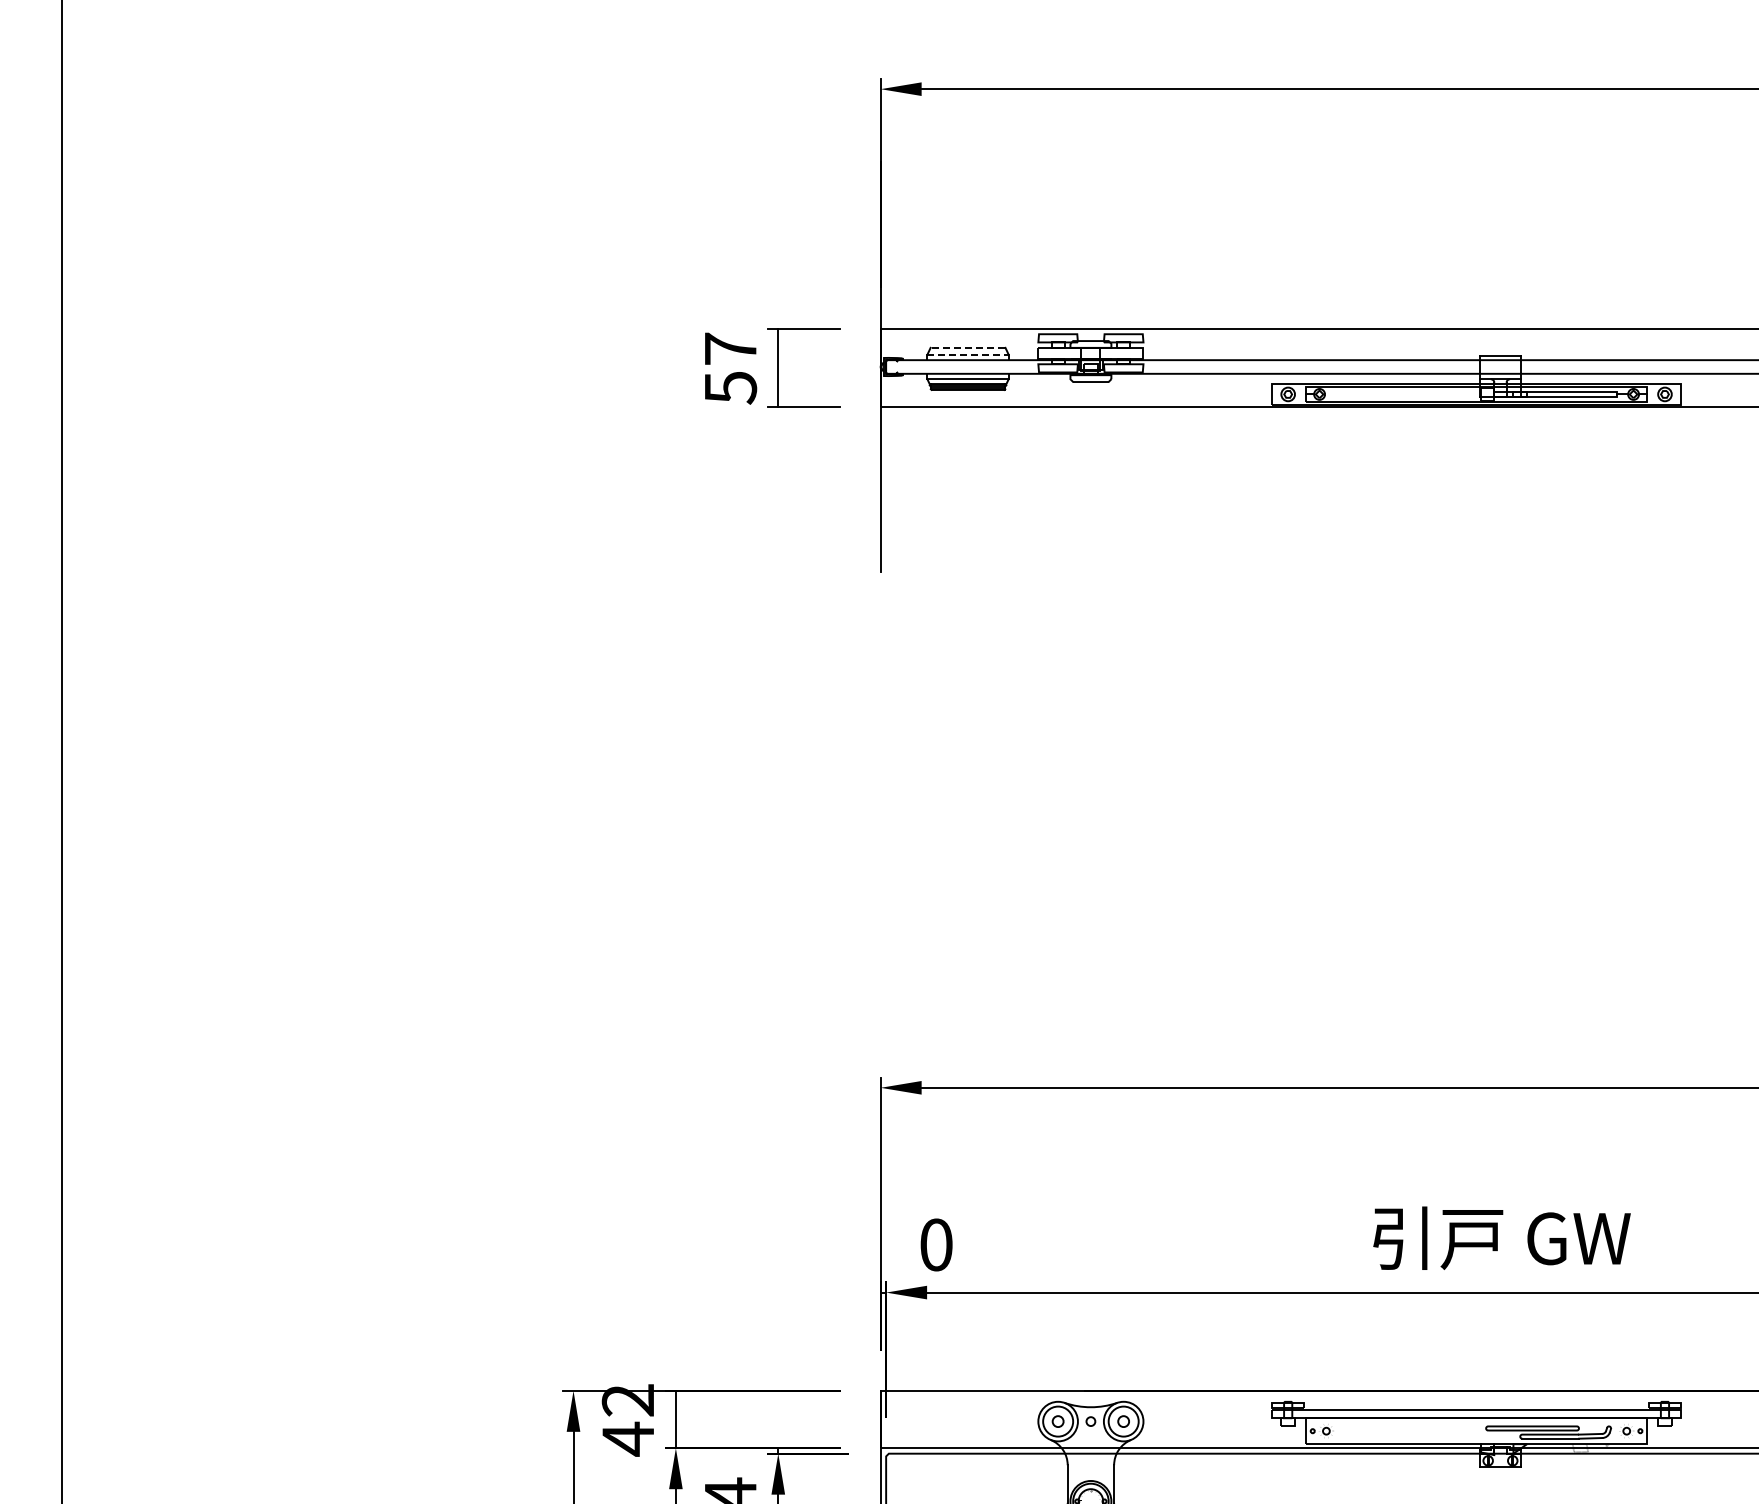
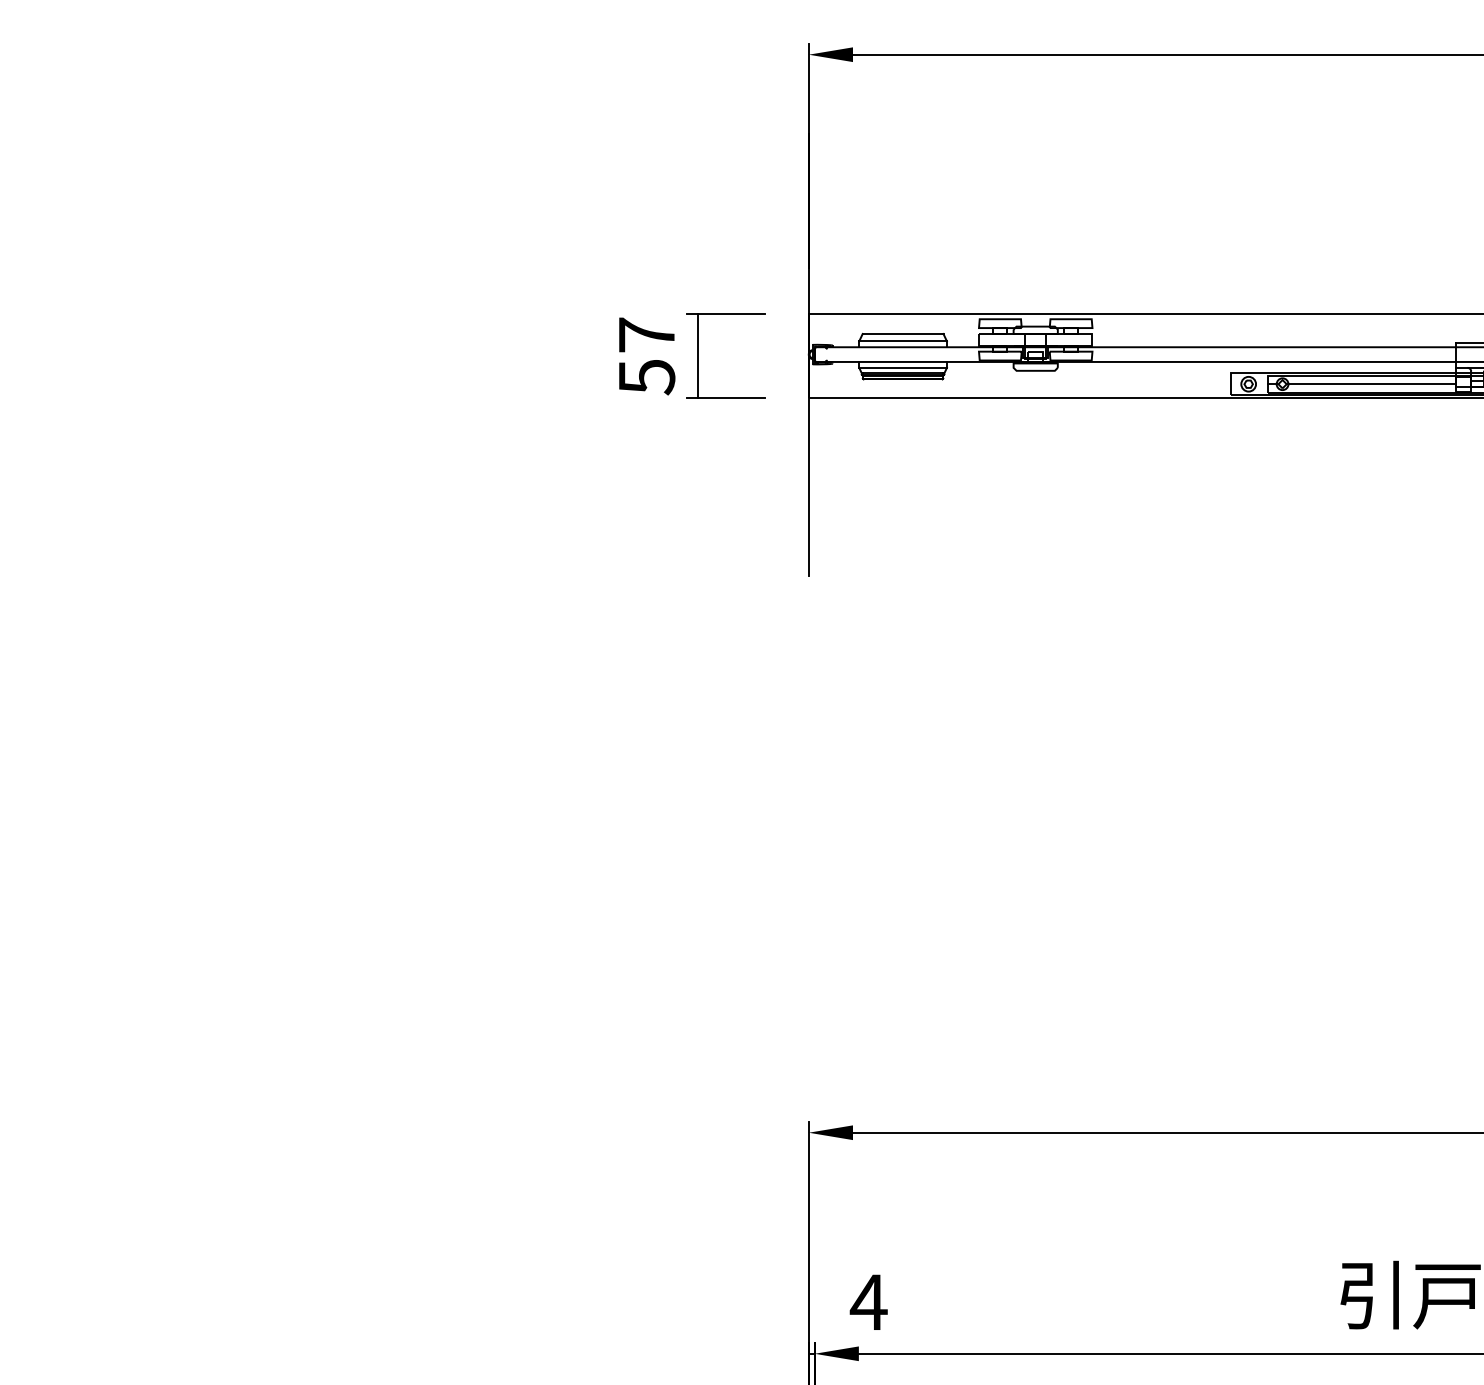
line: (967, 347) -> (902, 333), dashed -> solid
line: (968, 354) -> (903, 341), dashed -> solid
line: (1402, 394) -> (1372, 384), added
text: (935, 1244) -> (867, 1301), 0 -> 4

